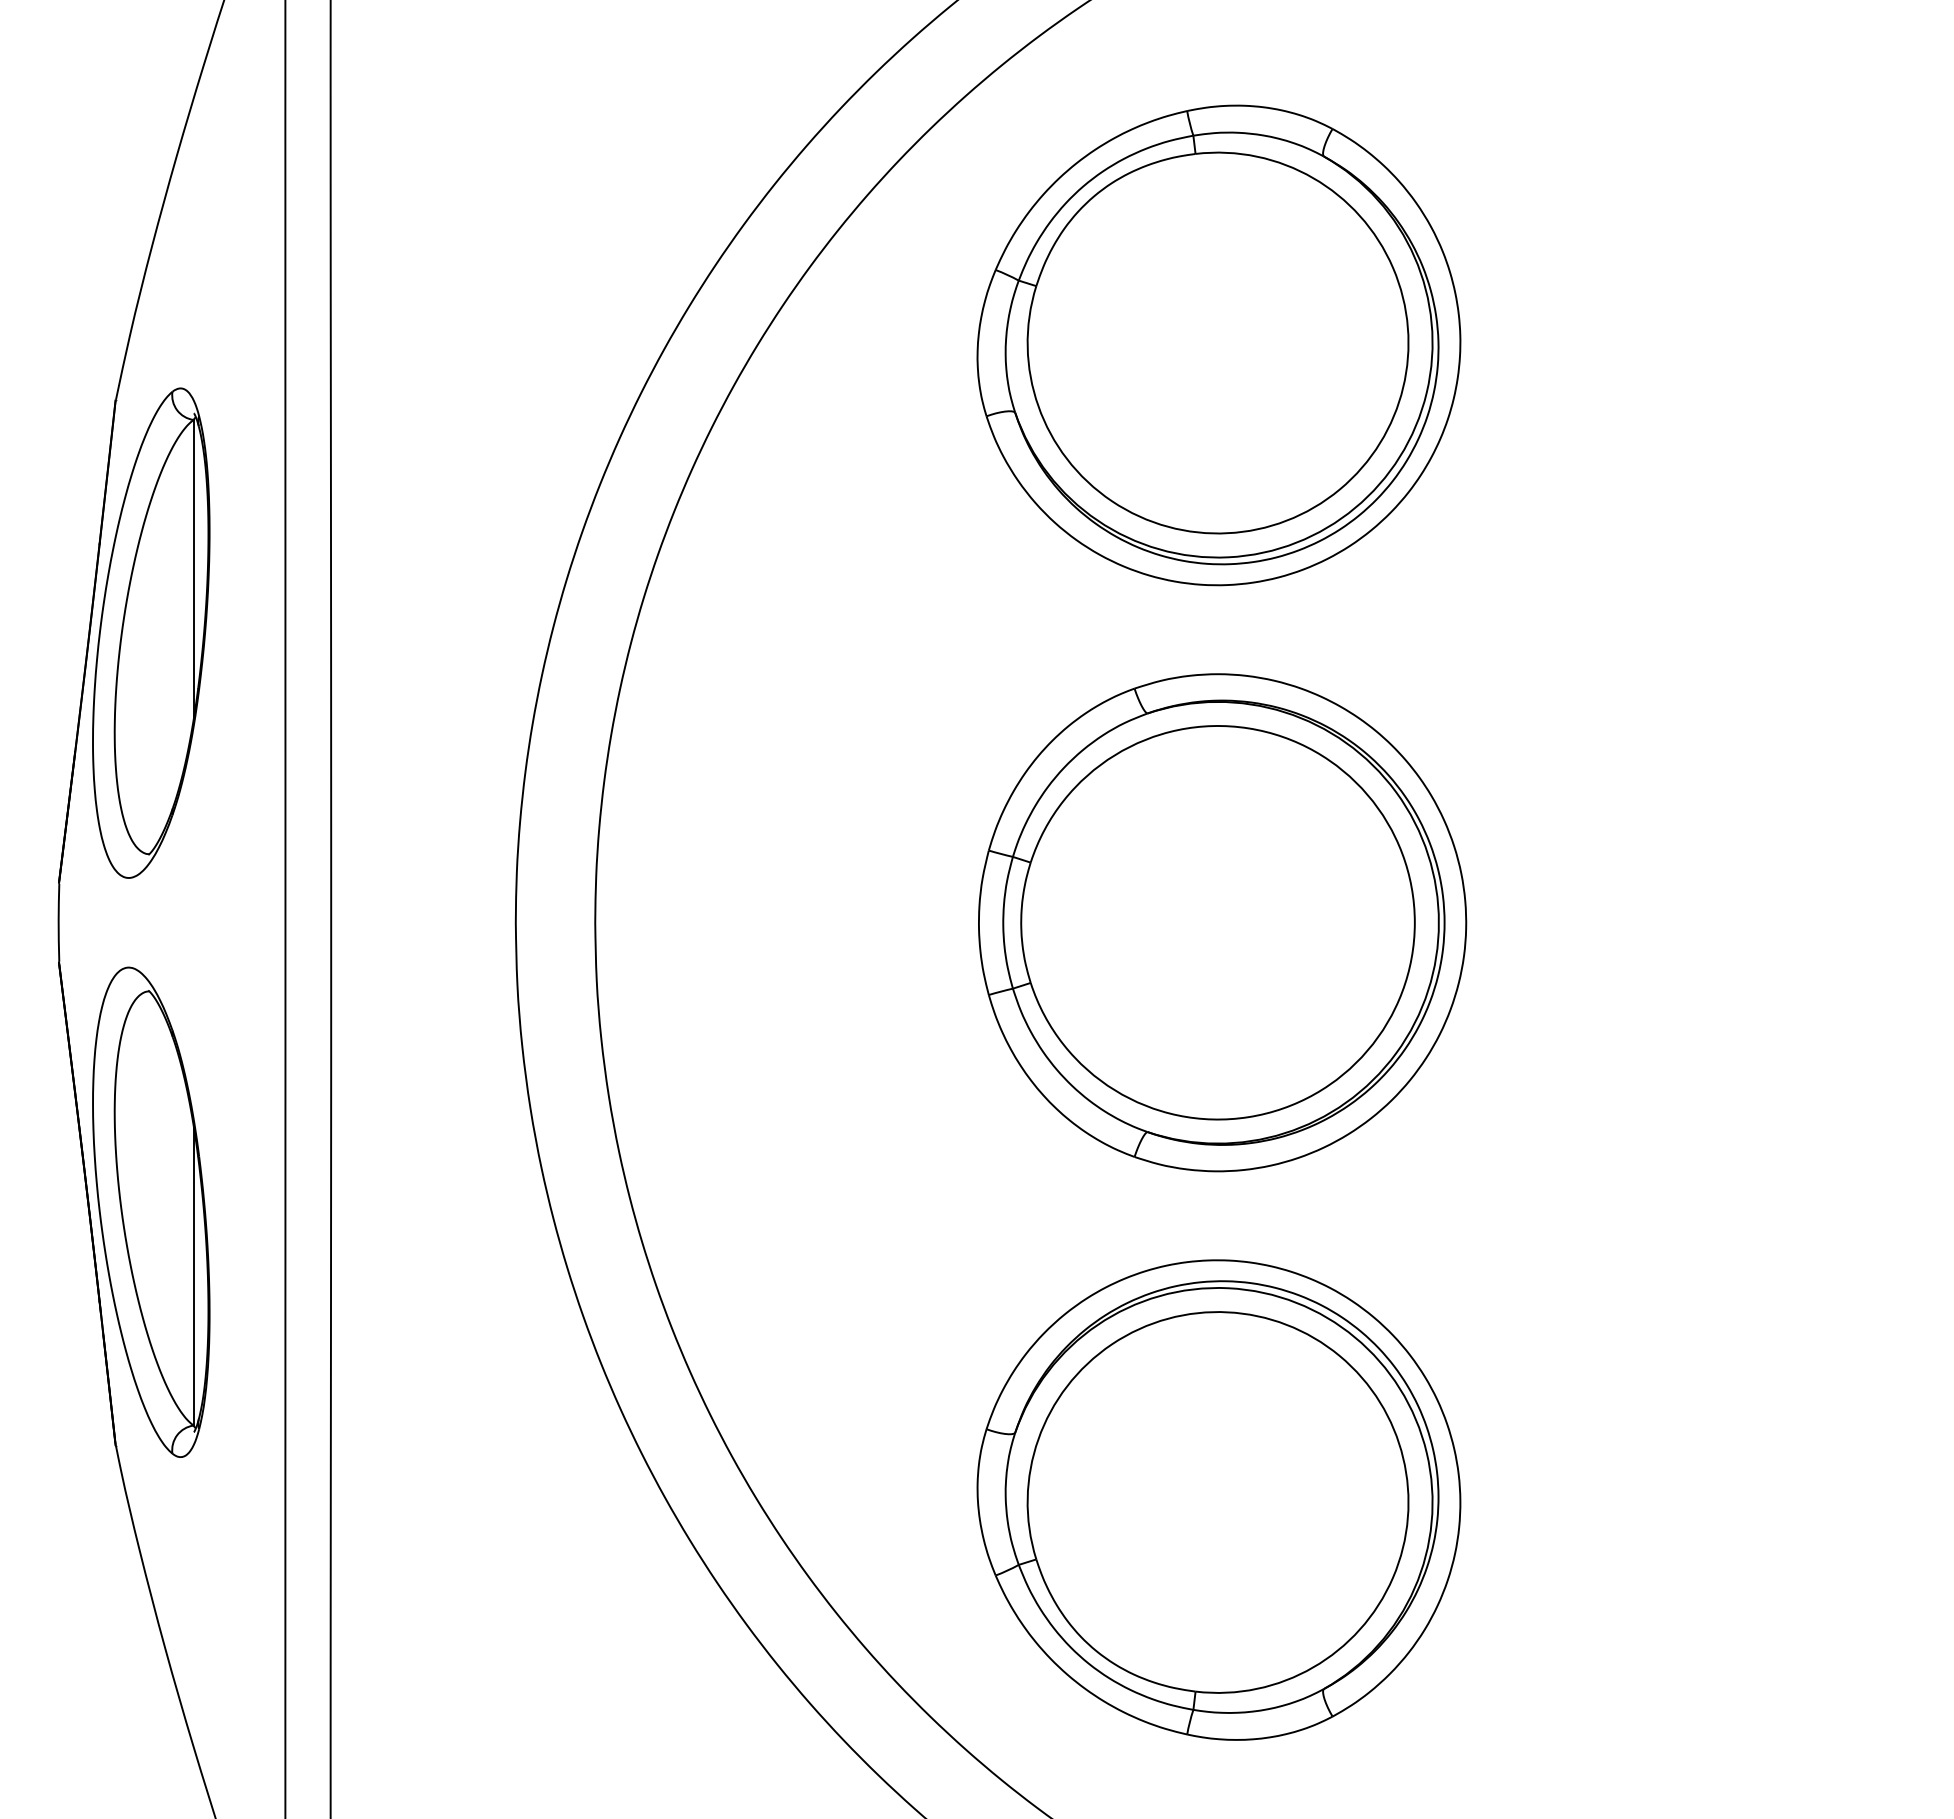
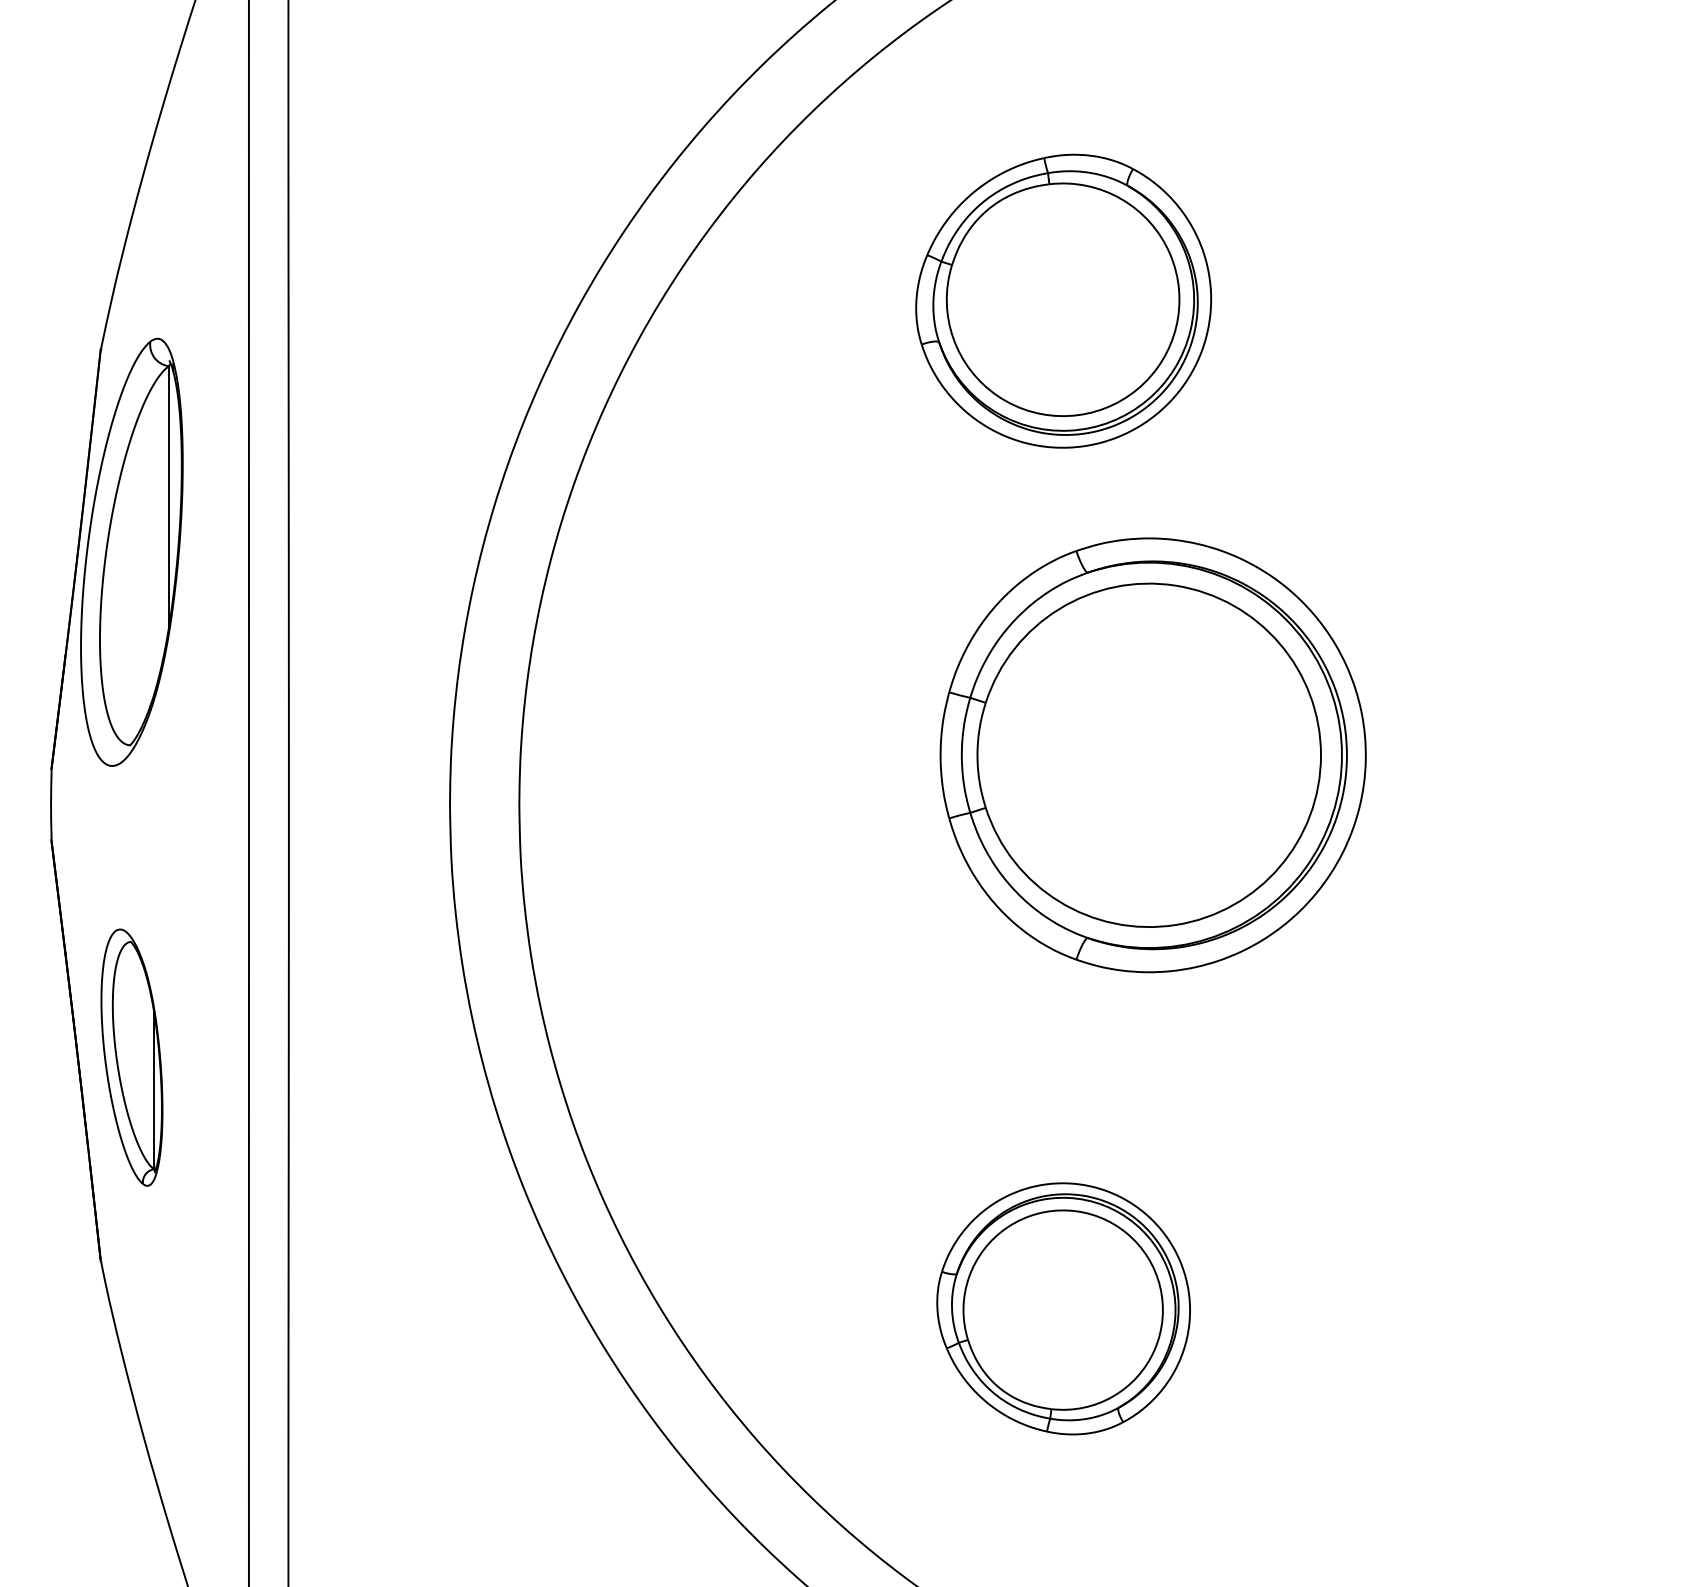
part: (1218, 345) -> (1063, 301), size x0.7
part: (1222, 922) -> (1153, 755), moved
part: (151, 1211) -> (132, 1057), size x0.6
part: (1218, 1499) -> (1063, 1308), size x0.6

